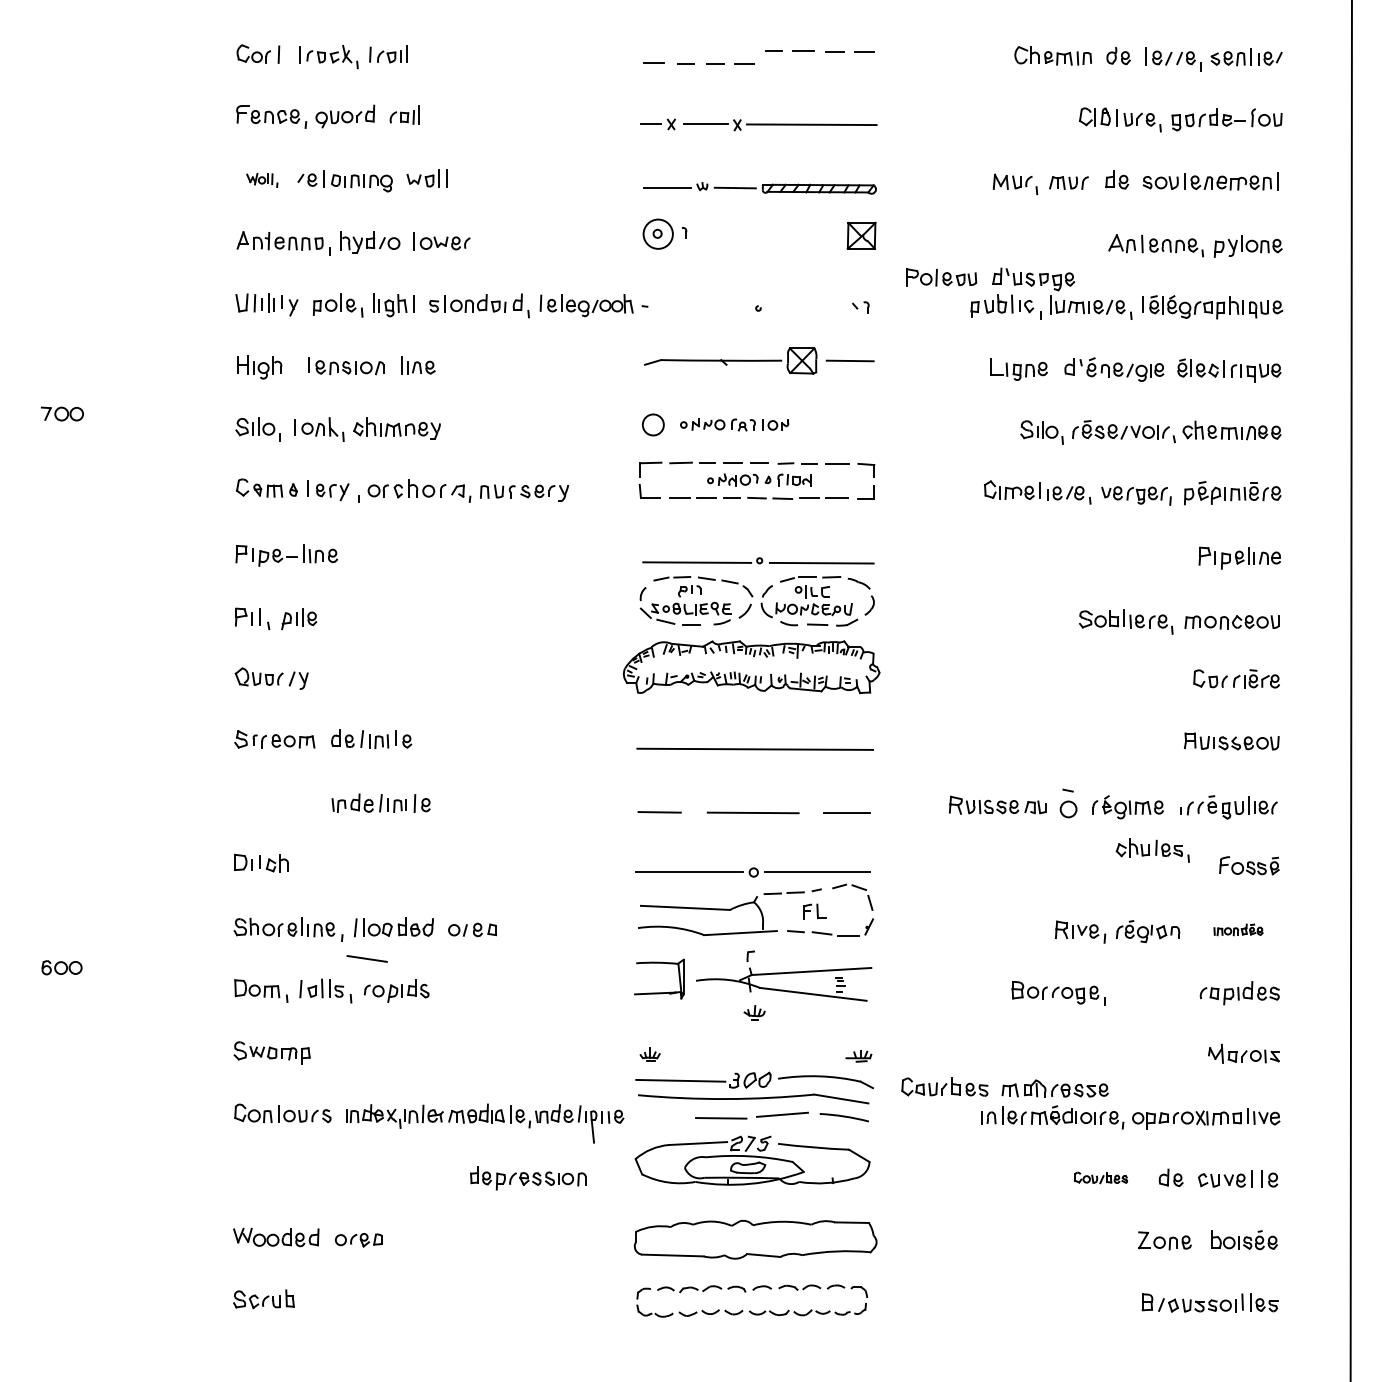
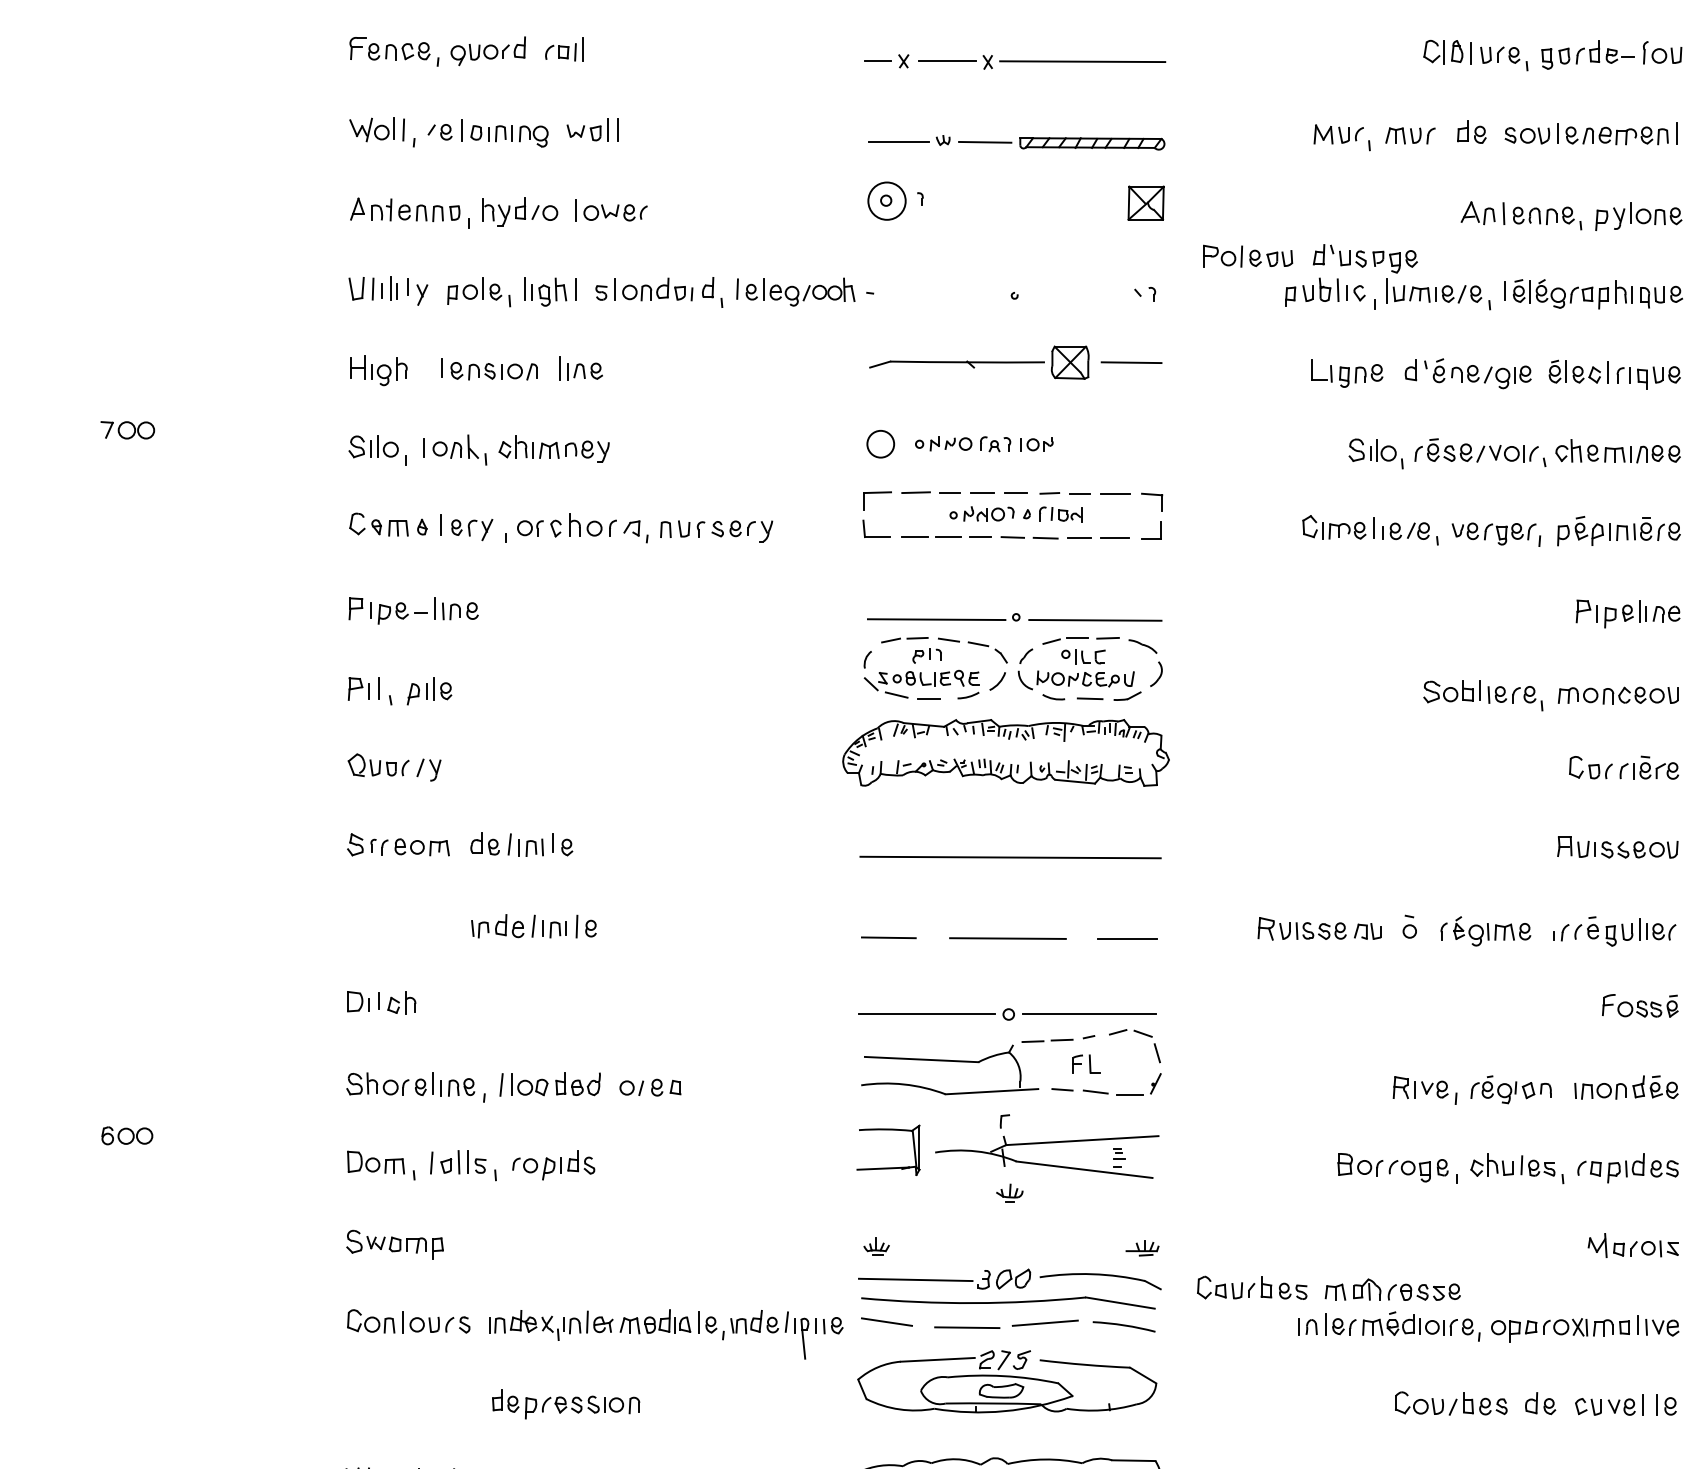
part: (262, 180) -> (382, 132), size x1.67
part: (1068, 803) -> (1409, 926), size x0.62
part: (1152, 850) -> (1516, 1168), moved
part: (1238, 929) -> (1626, 1087), size x1.67
line: (366, 958) -> (886, 1321), moved
part: (1100, 1177) -> (1450, 1403), size x1.67
part: (528, 1178) -> (566, 1404), moved

